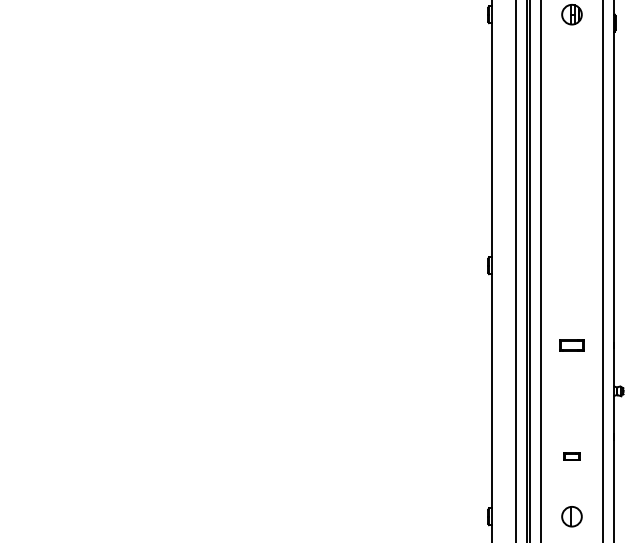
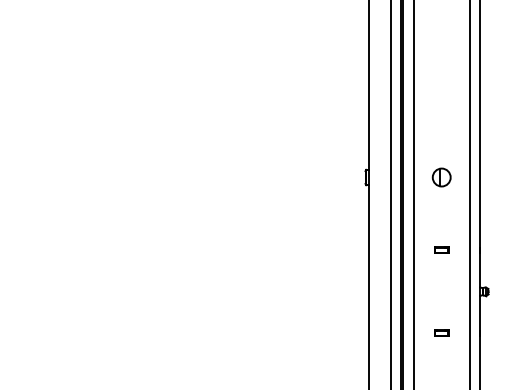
part: (571, 265) -> (441, 177), added
part: (571, 345) -> (441, 250), size x0.62
part: (571, 456) -> (441, 332), moved

